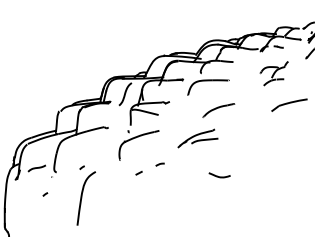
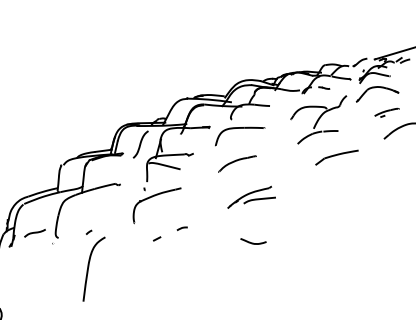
part: (274, 73) -> (318, 119), size x1.67
part: (218, 110) -> (237, 163), moved
part: (197, 137) -> (251, 196), moved
curve: (44, 193) -> (44, 263), removed

